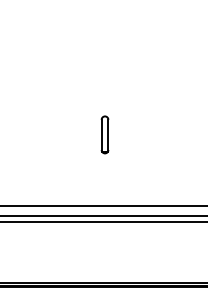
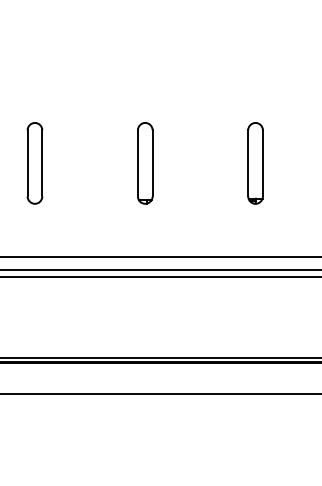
part: (20, 134) -> (34, 163), added
part: (105, 134) -> (145, 163), size x1.67
part: (188, 134) -> (255, 163), added

